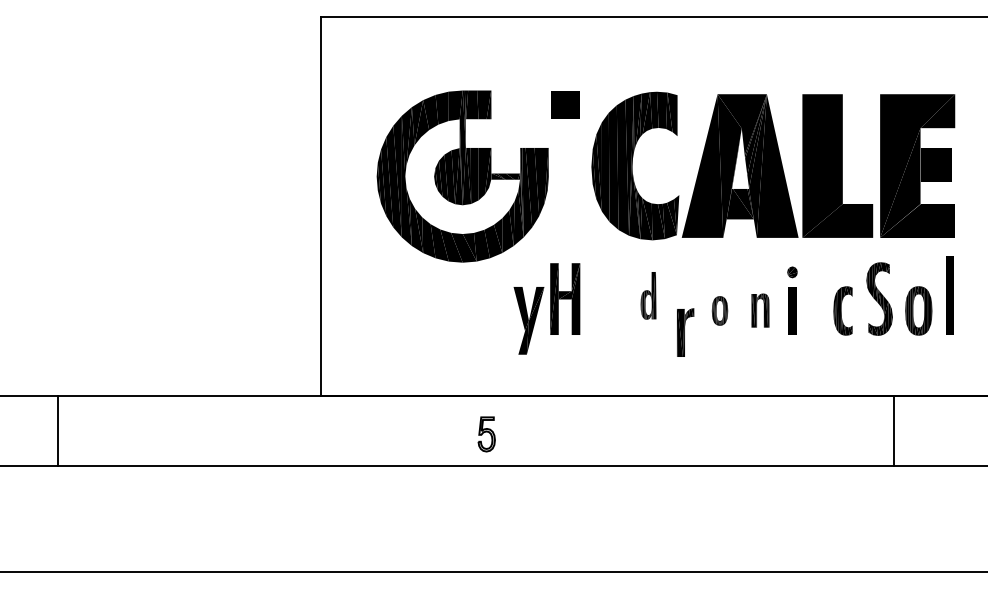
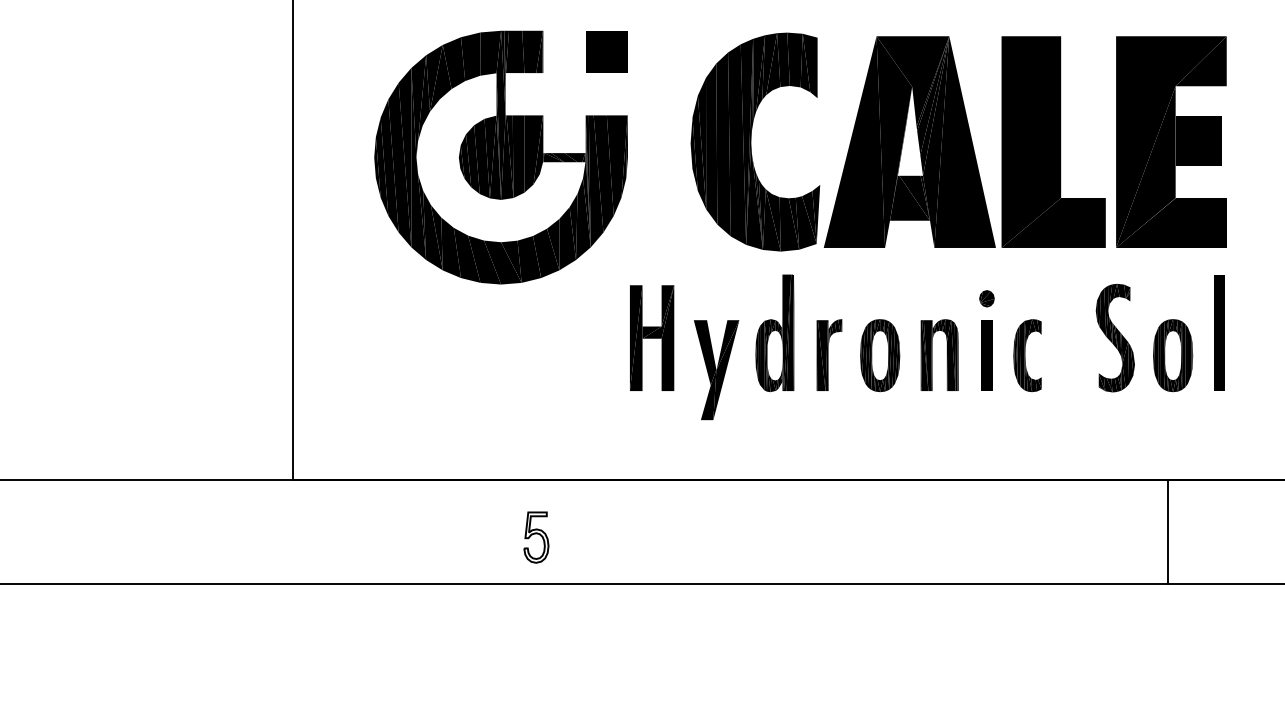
part: (565, 104) -> (606, 51), moved
part: (648, 295) -> (774, 332), size x1.67
part: (719, 310) -> (879, 354), size x1.67
part: (760, 310) -> (939, 354), size x1.43
part: (842, 310) -> (1026, 354), moved
part: (528, 320) -> (715, 369), moved
part: (685, 332) -> (829, 354), moved
line: (894, 430) -> (1168, 531), moved

